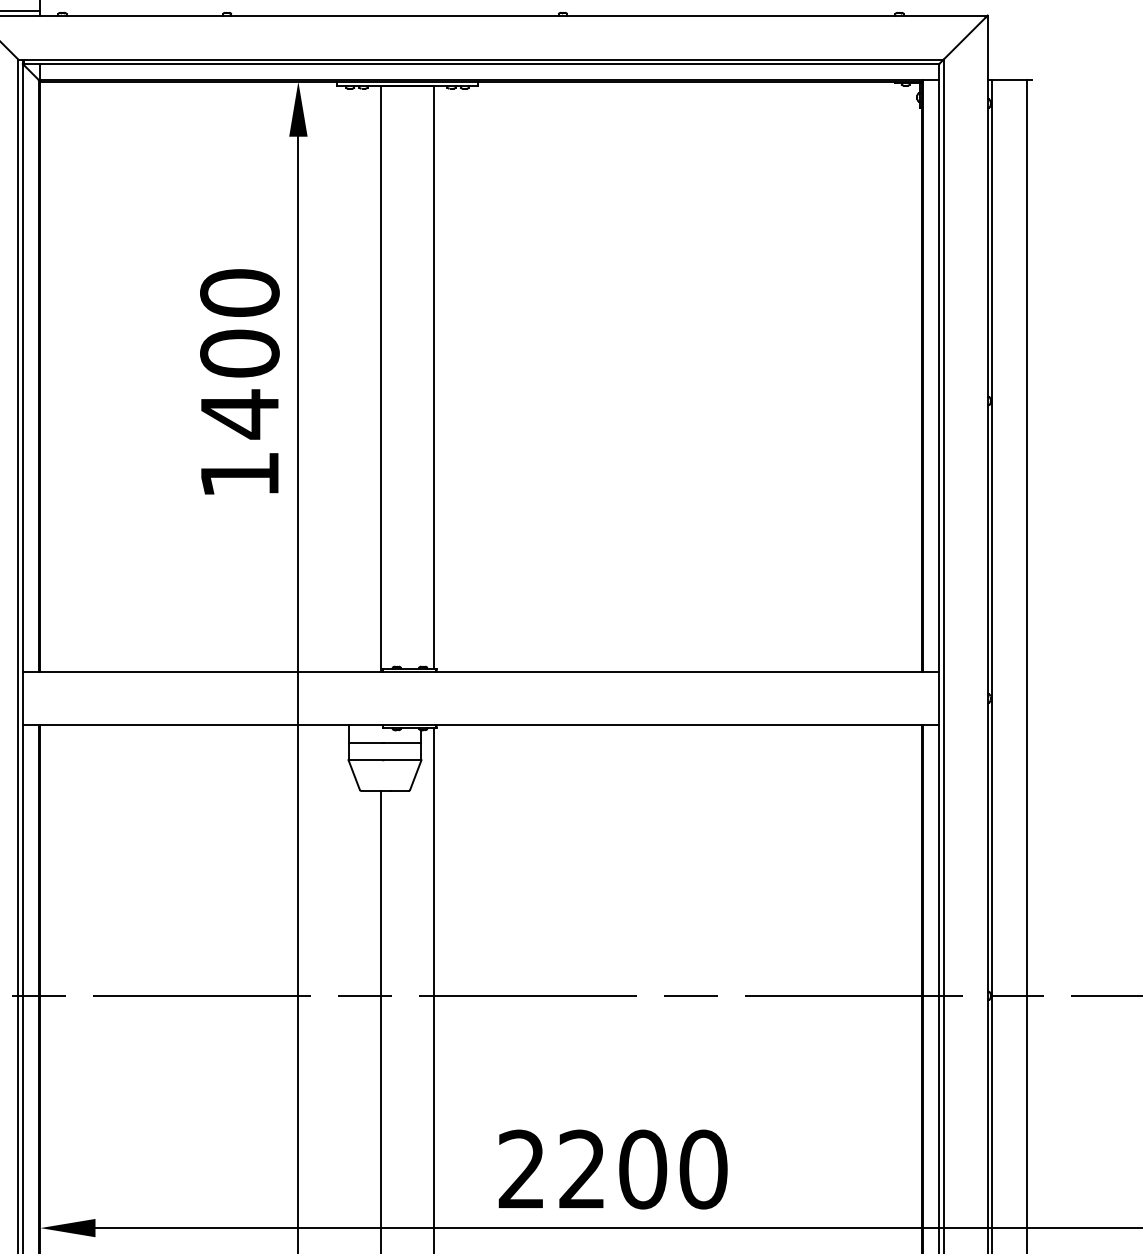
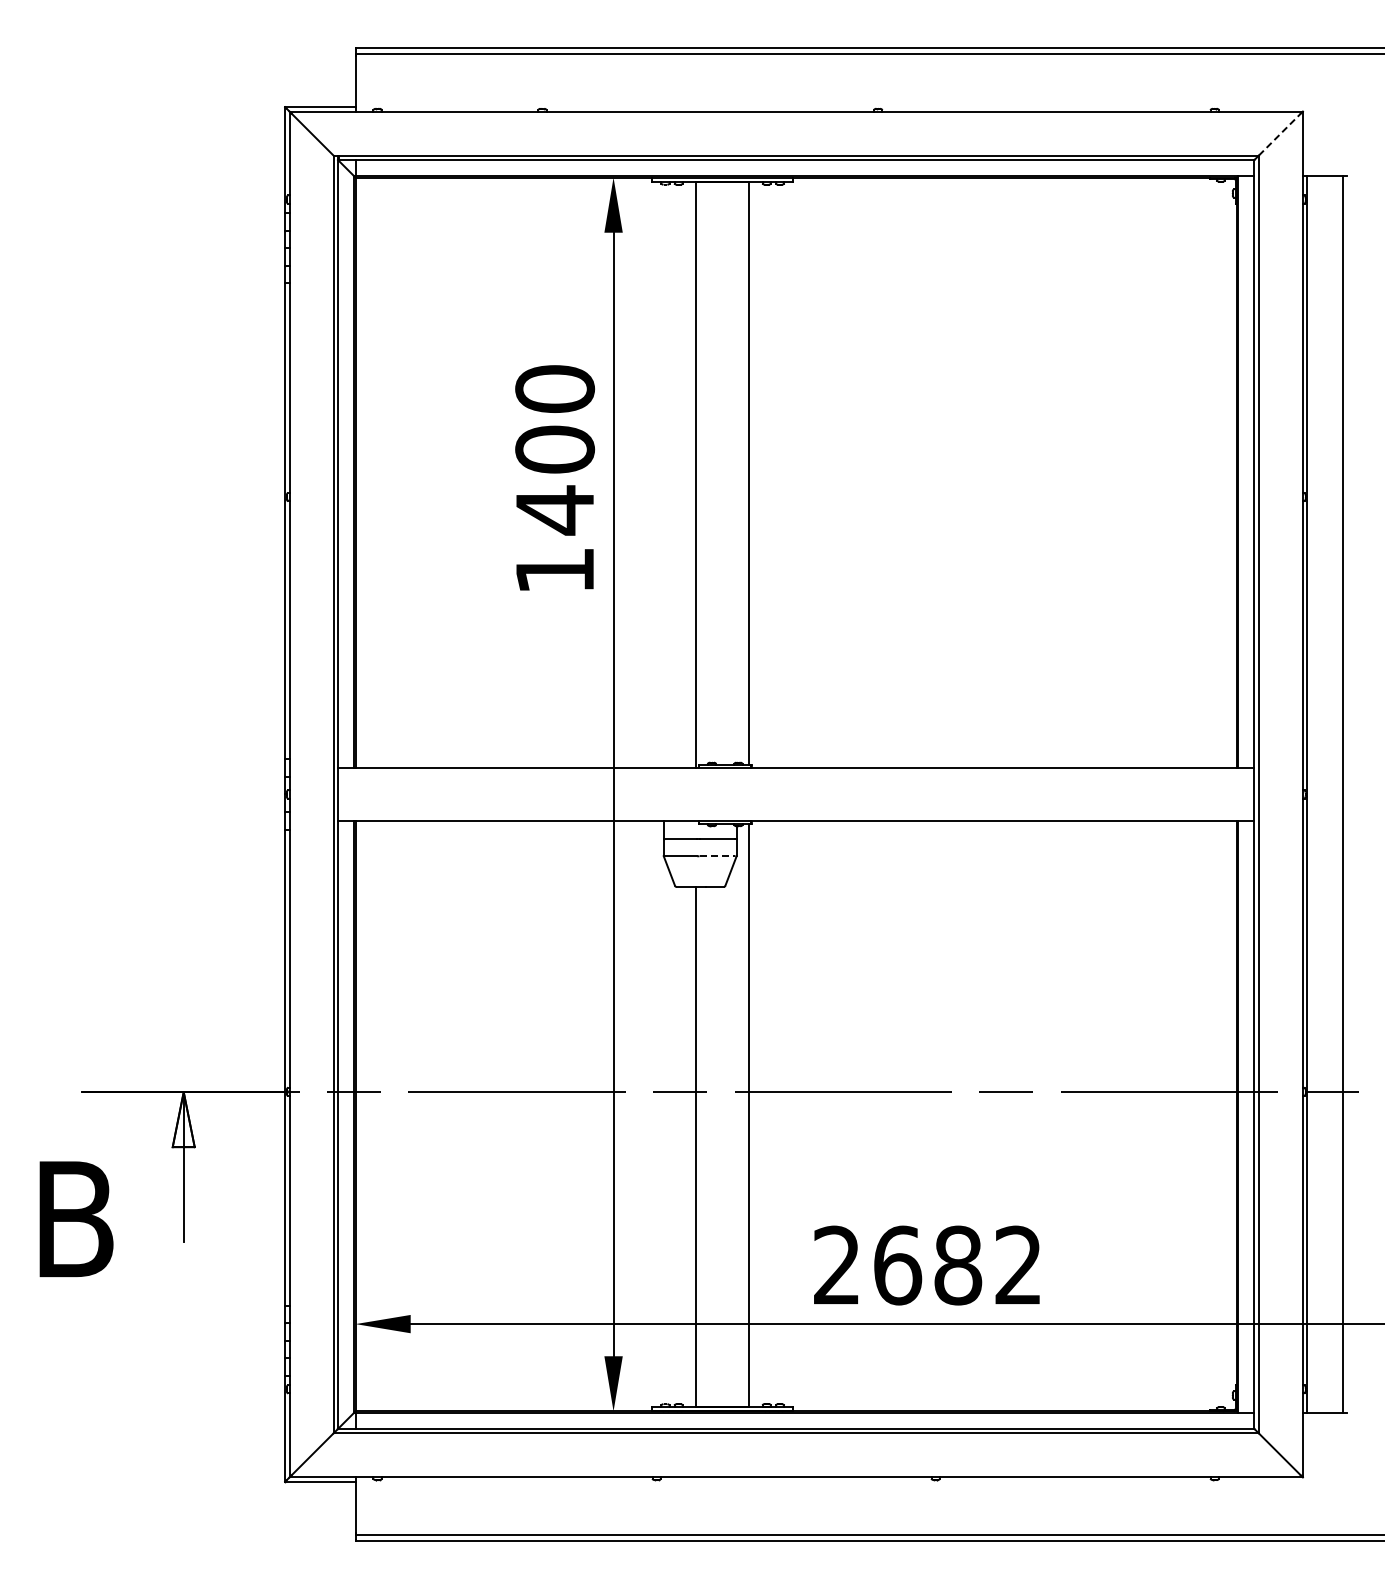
line: (964, 38) -> (1279, 134), solid -> dashed
line: (402, 760) -> (717, 856), solid -> dashed
text: (643, 1169) -> (958, 1265), 2200 -> 2682

